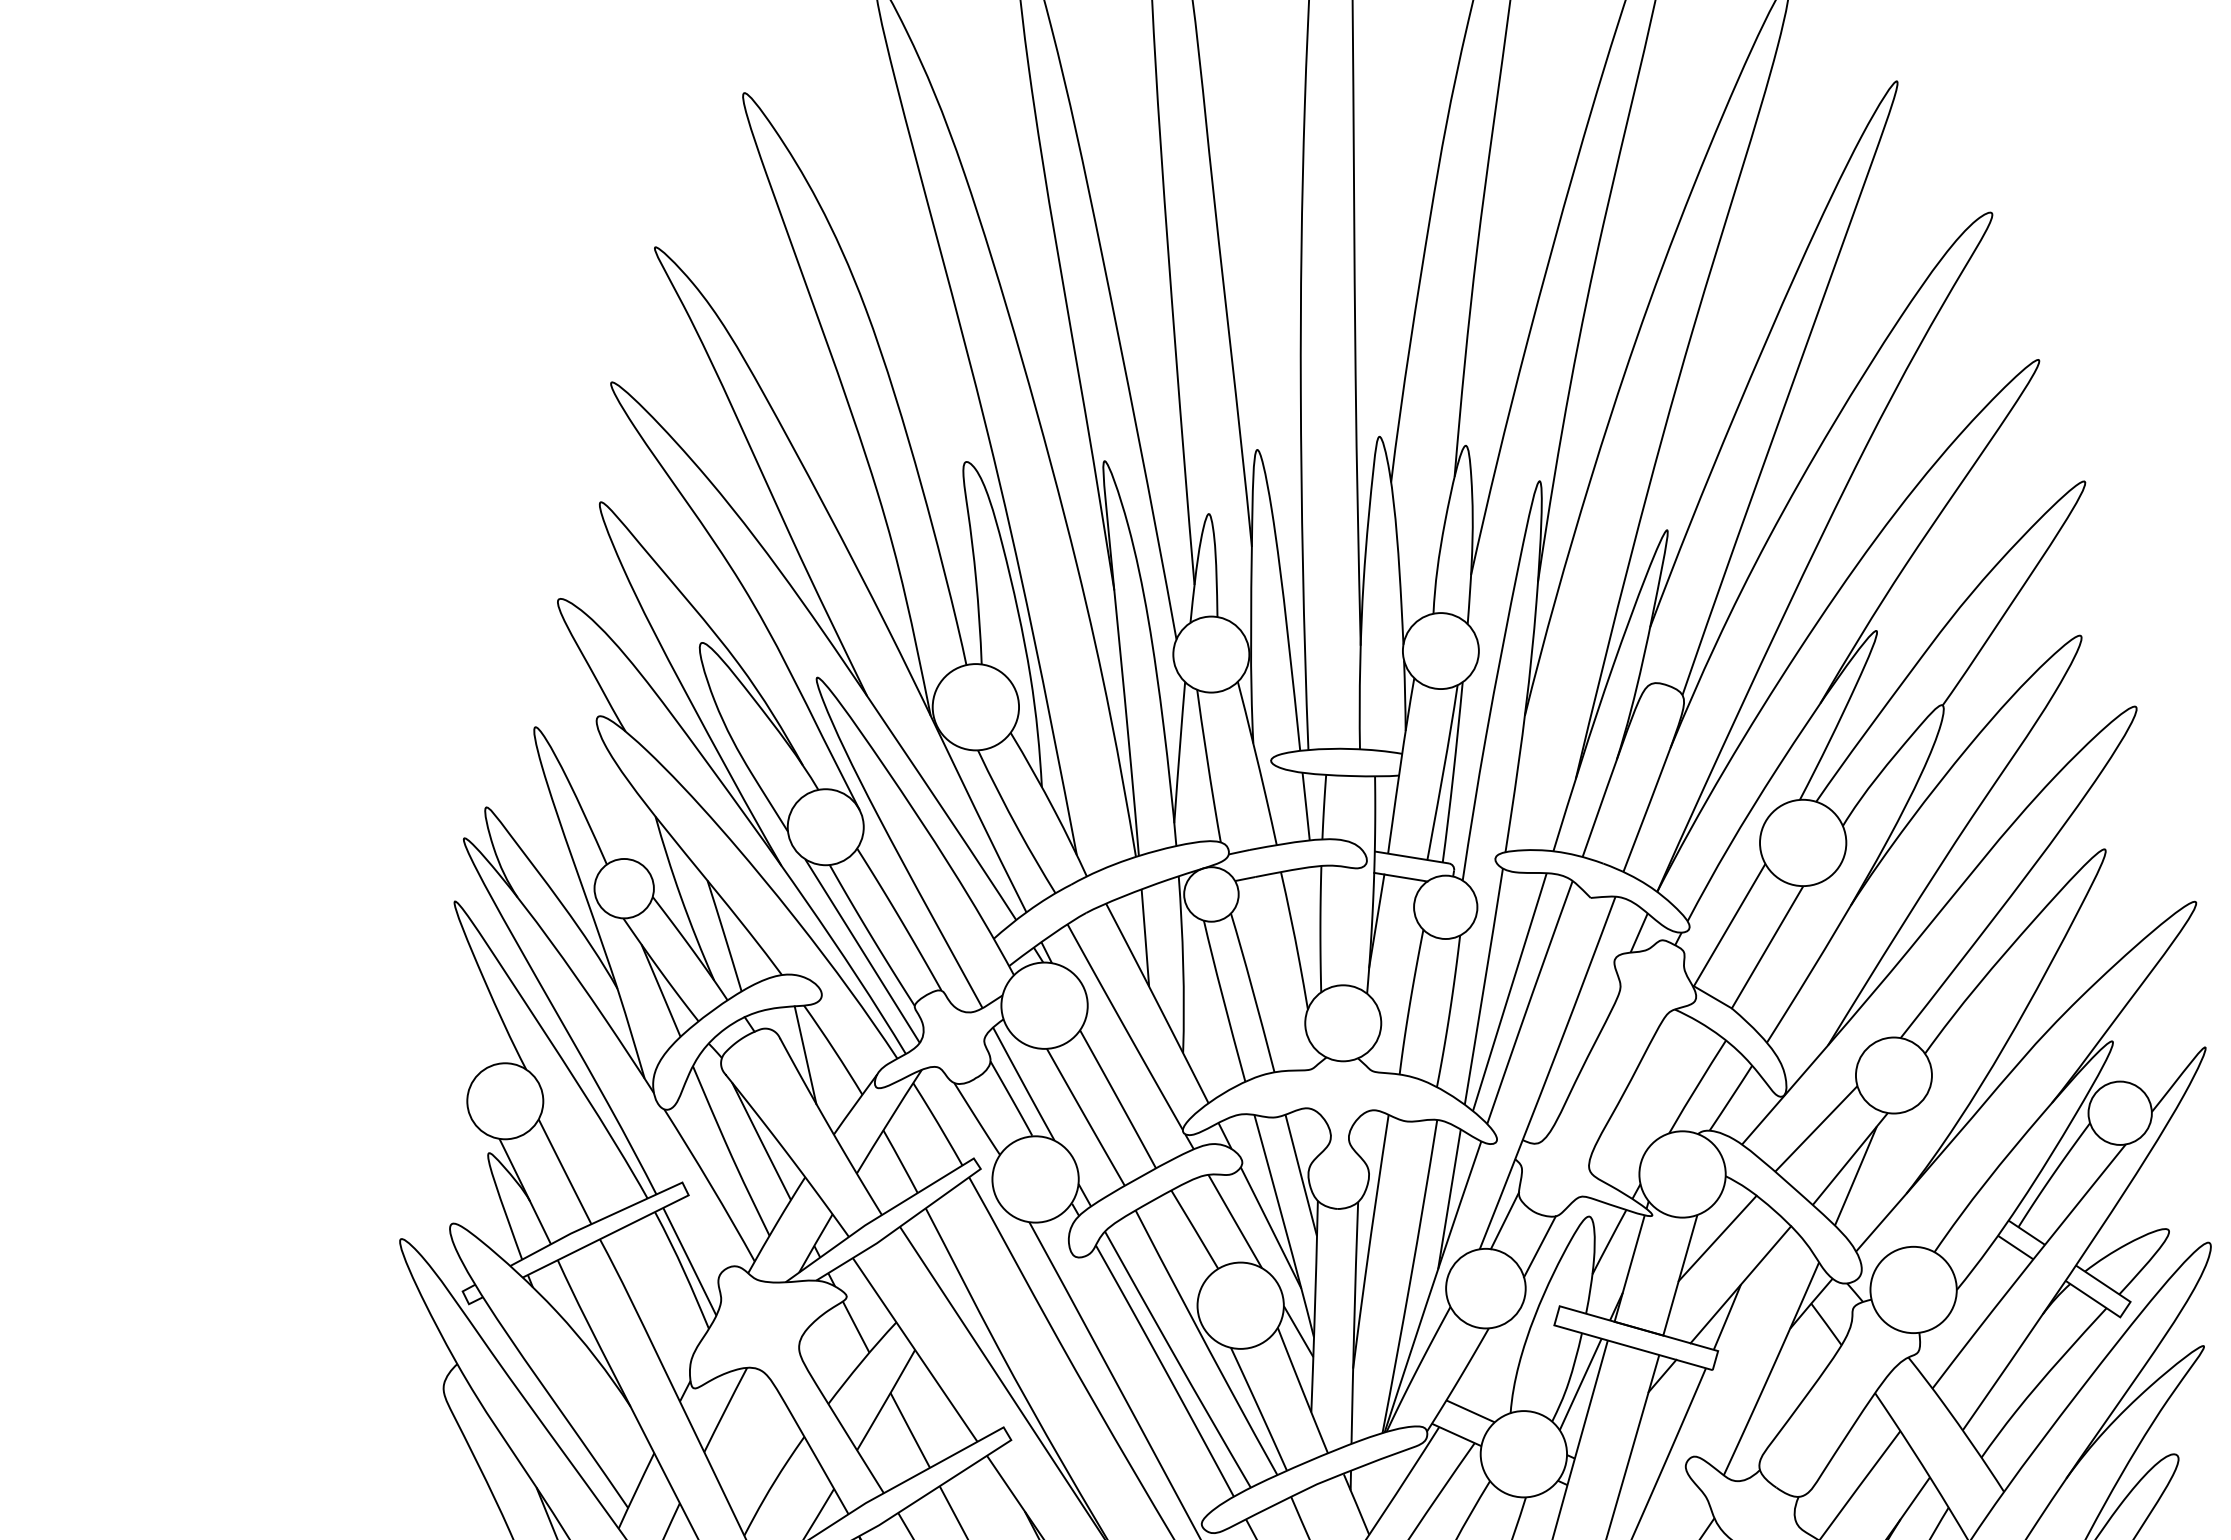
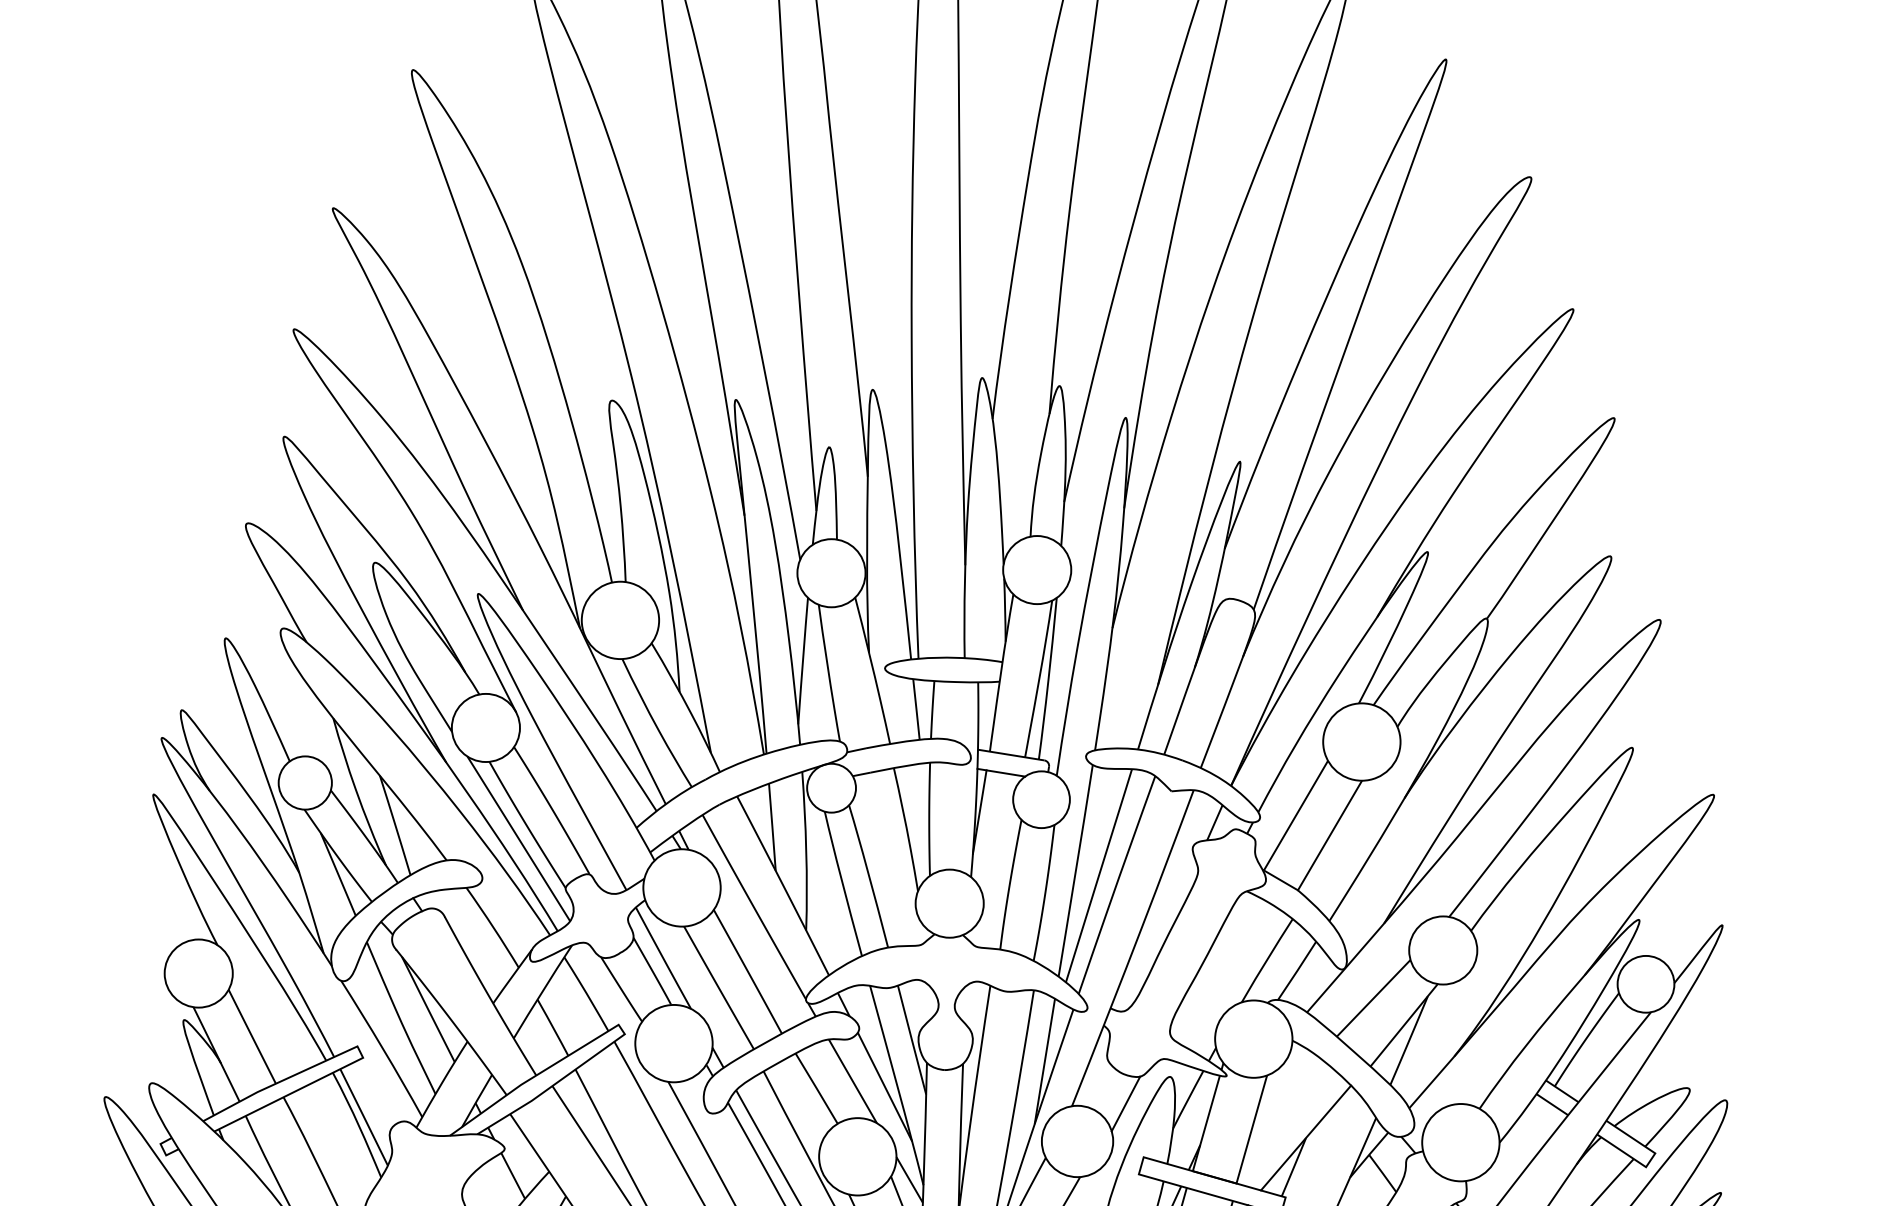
line: (805, 1055) -> (467, 932), removed
line: (1504, 1220) -> (1094, 1080), removed
line: (1717, 1238) -> (1285, 1096), removed

